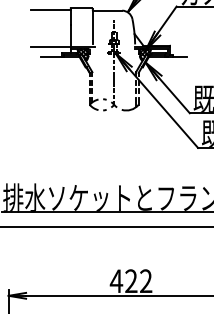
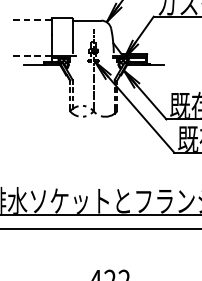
line: (50, 10) -> (32, 20), solid -> dashed
line: (50, 47) -> (32, 56), solid -> dashed

